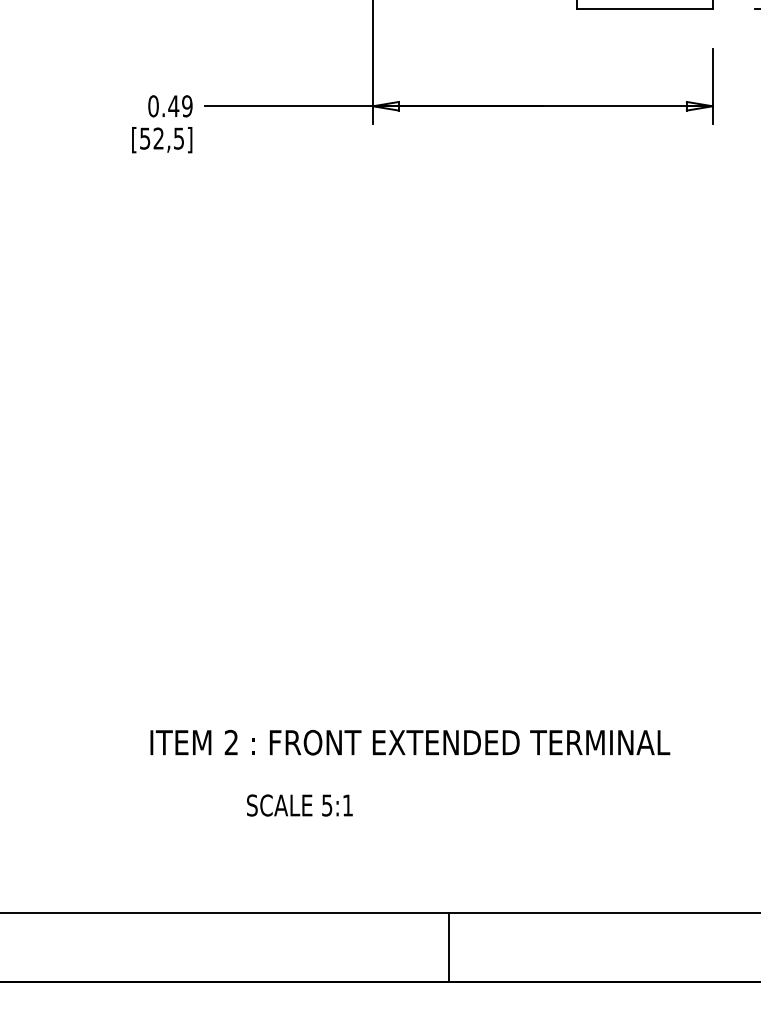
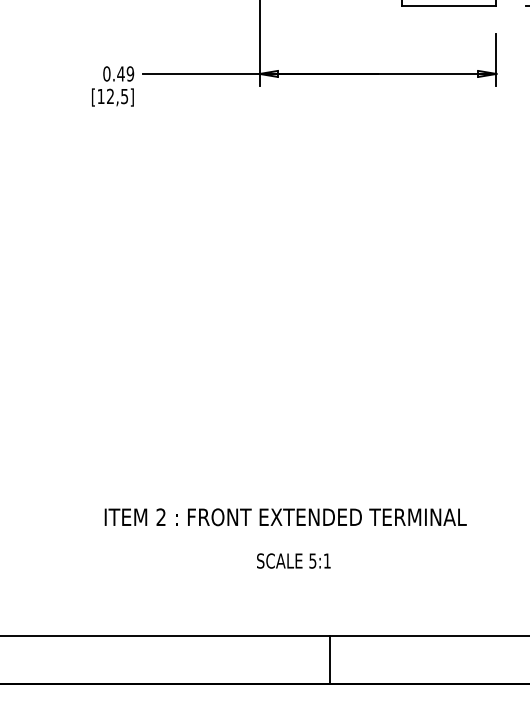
text: (144, 138) -> (100, 96), [52,5] -> [12,5]
text: (299, 804) -> (293, 560), moved
line: (448, 948) -> (330, 660), moved

